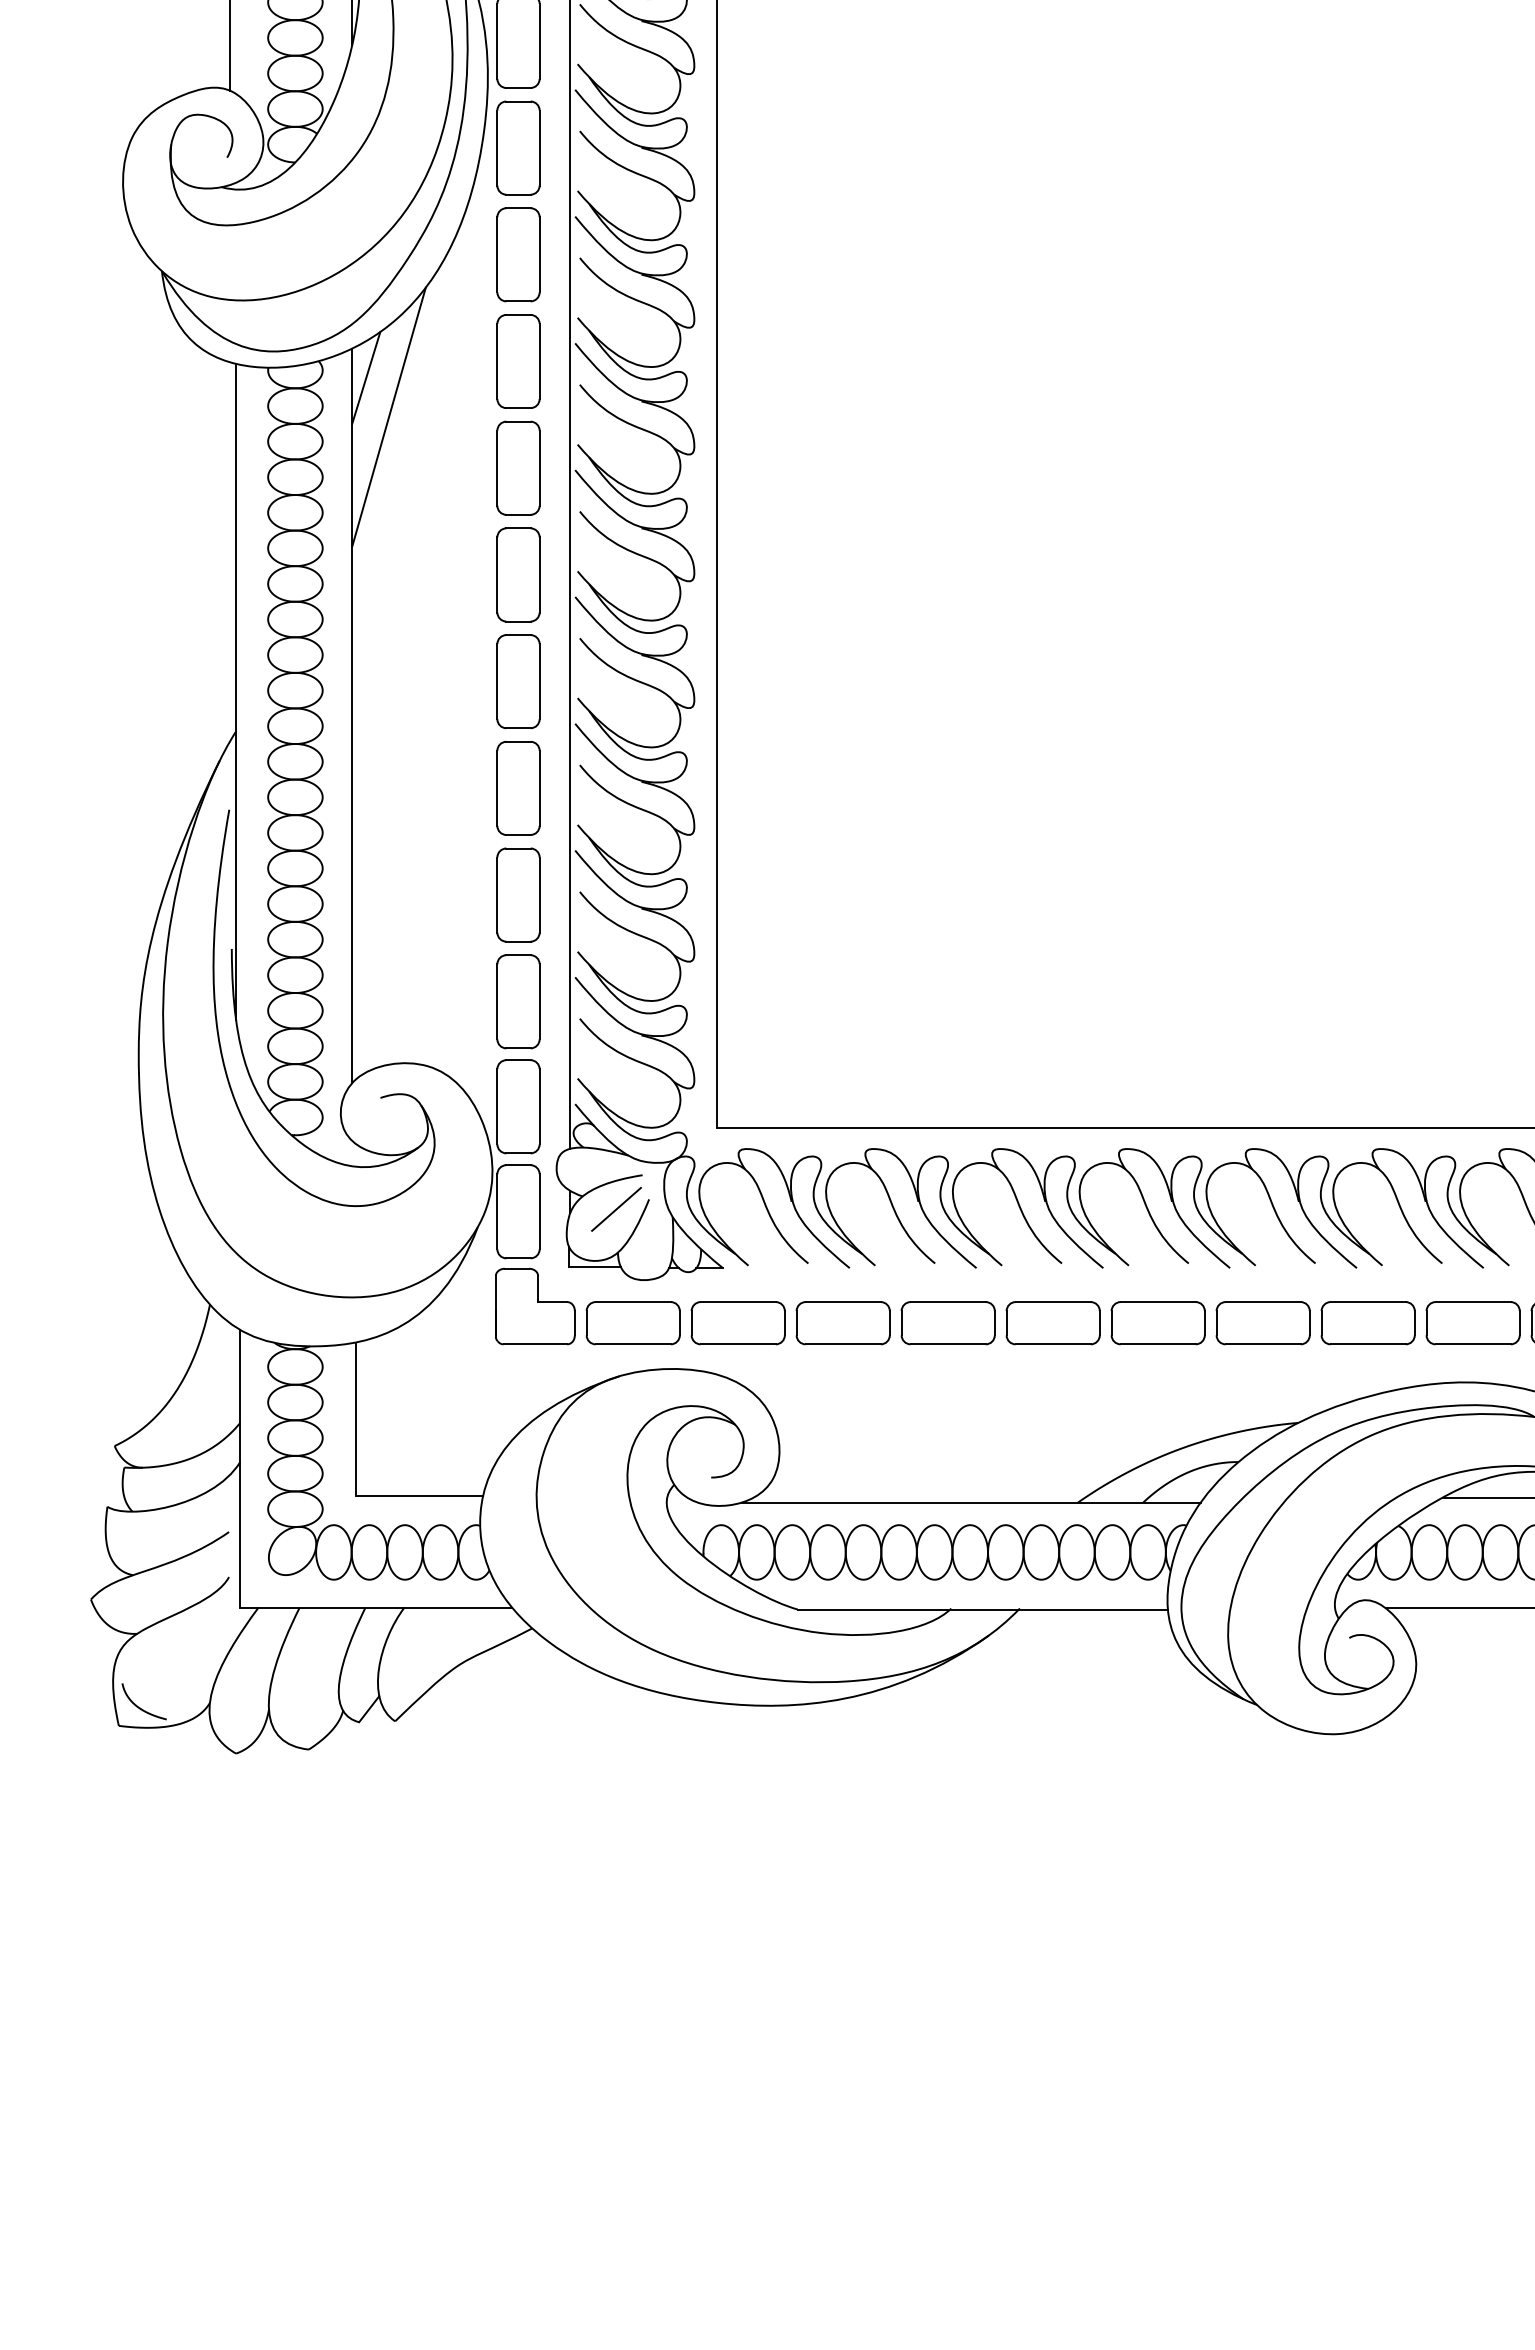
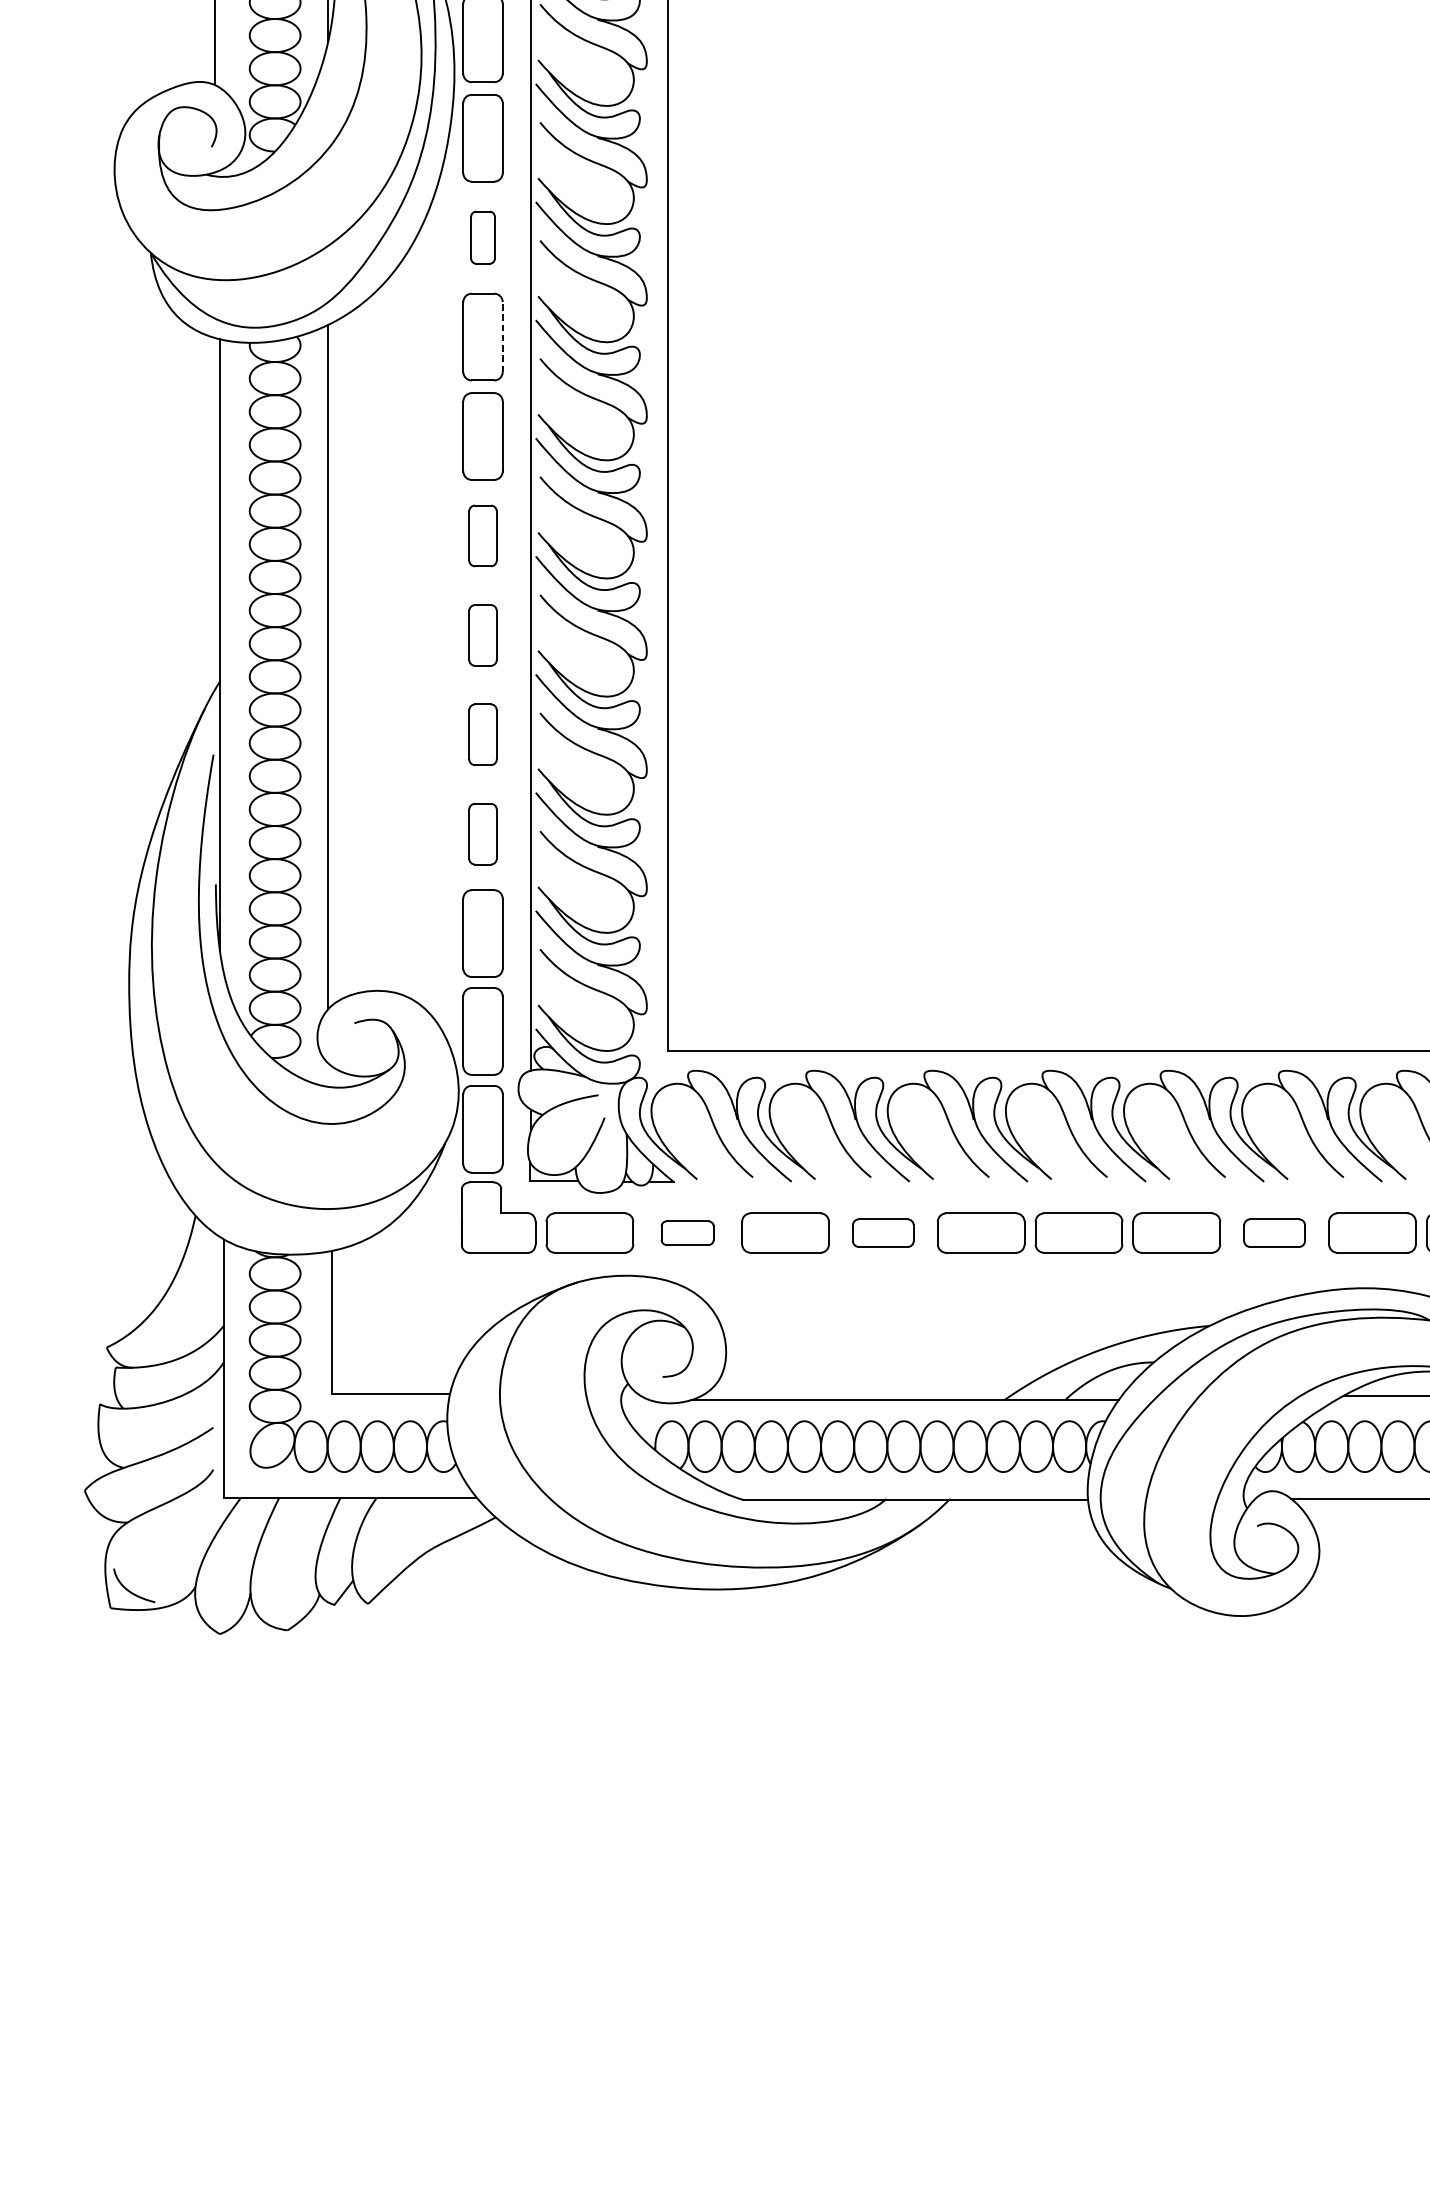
part: (518, 254) -> (483, 237), size x0.6
line: (539, 361) -> (502, 337), solid -> dashed
line: (366, 377) -> (341, 351), removed
line: (388, 416) -> (361, 388), removed
part: (518, 574) -> (483, 535), size x0.7
part: (518, 681) -> (483, 635), size x0.7
part: (518, 788) -> (483, 734), size x0.7
part: (518, 894) -> (483, 833), size x0.7
line: (616, 1208) -> (574, 1126), removed
part: (737, 1323) -> (687, 1233), size x0.6
part: (947, 1323) -> (882, 1233), size x0.7
part: (1367, 1323) -> (1274, 1233), size x0.7

